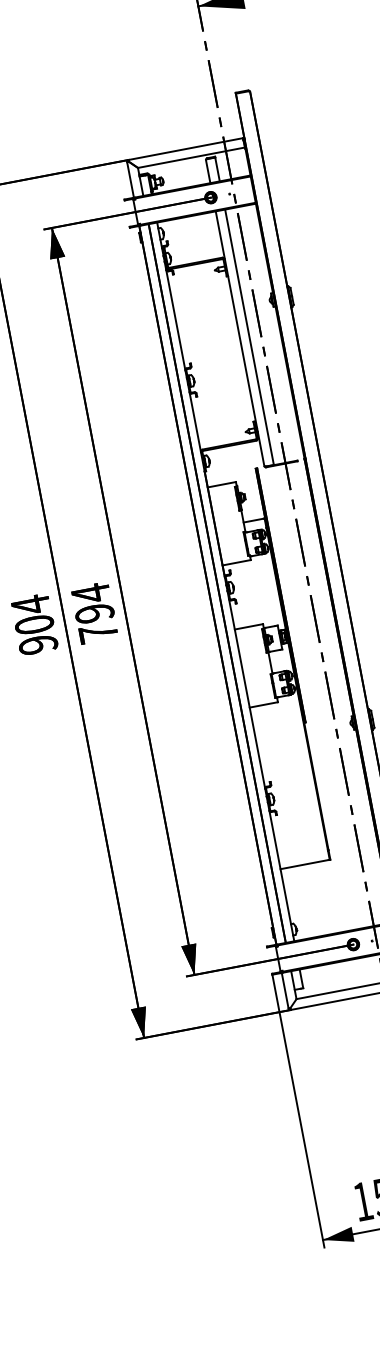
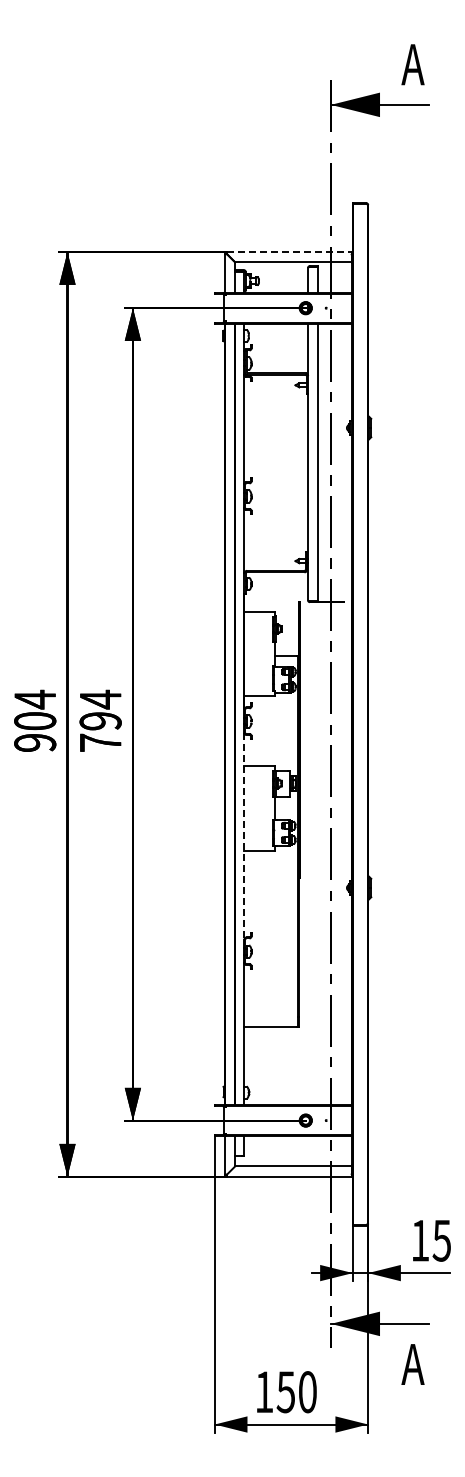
line: (186, 149) -> (289, 252), solid -> dashed
line: (247, 694) -> (244, 836), solid -> dashed

